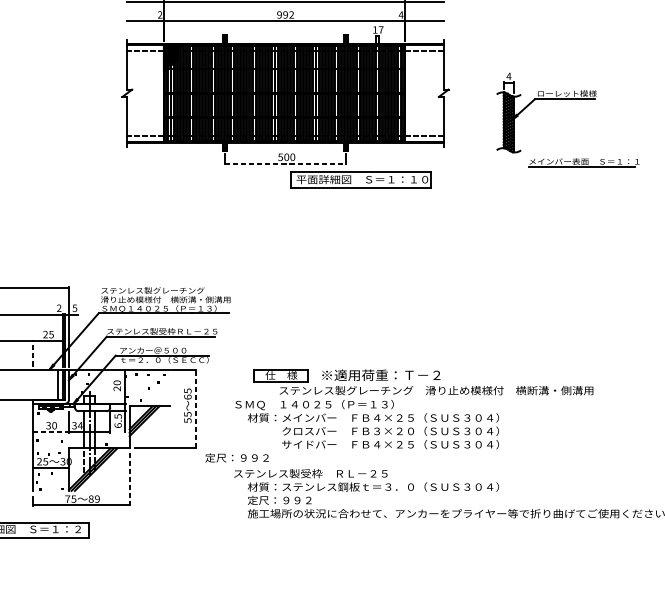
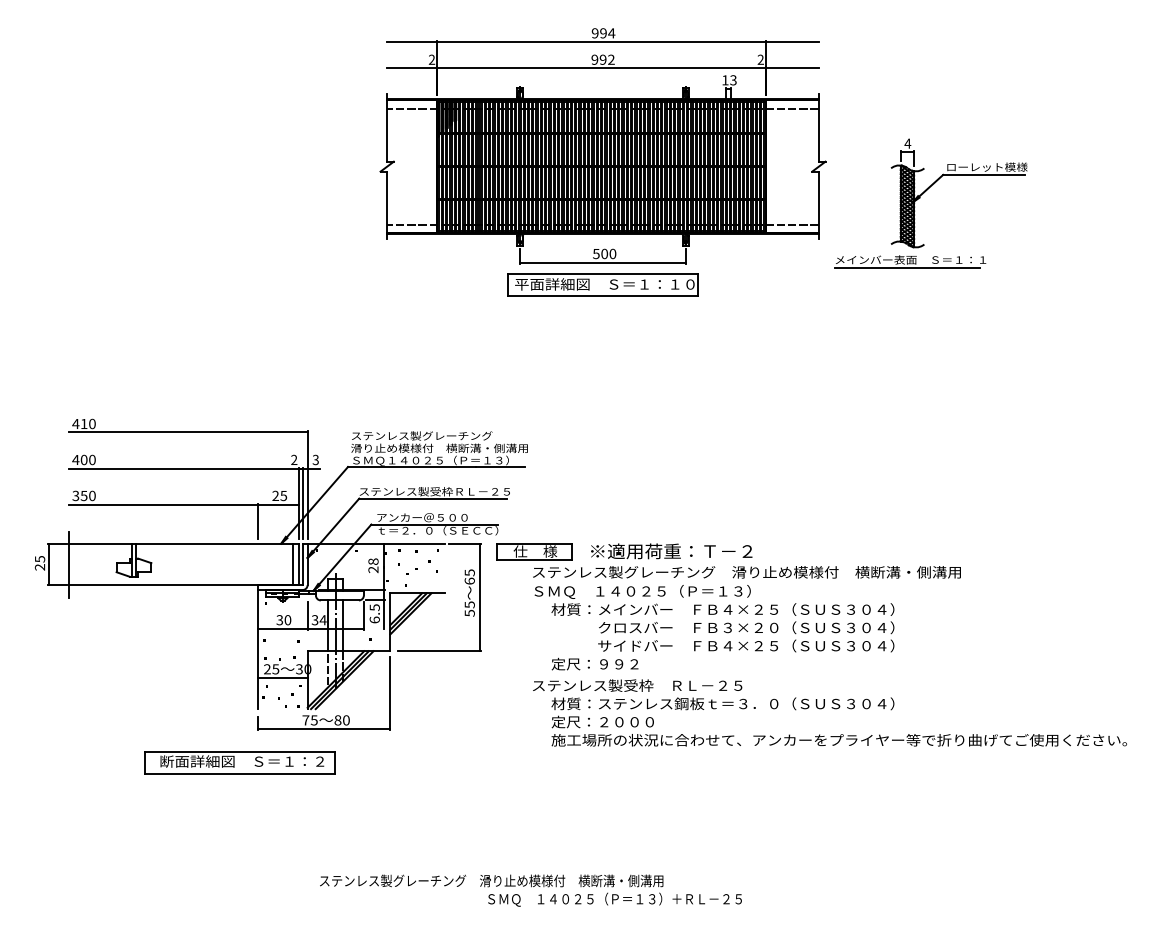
text: (400, 14) -> (760, 59), 4 -> 2
text: (381, 30) -> (733, 80), 17 -> 13
part: (584, 162) -> (910, 261), moved
line: (285, 163) -> (603, 262), dashed -> solid
part: (360, 179) -> (602, 284), moved
text: (74, 307) -> (315, 459), 5 -> 3
line: (32, 353) -> (258, 521), dashed -> solid
text: (117, 382) -> (373, 561), 20 -> 28
part: (426, 386) -> (733, 566), moved
line: (195, 409) -> (480, 597), dashed -> solid
line: (50, 432) -> (282, 629), dashed -> solid
text: (236, 457) -> (594, 663), moved
line: (129, 479) -> (390, 693), dashed -> solid
text: (97, 499) -> (346, 720), 89 -> 80
text: (302, 500) -> (626, 722), 定尺：９９２ -> 定尺：２０００

